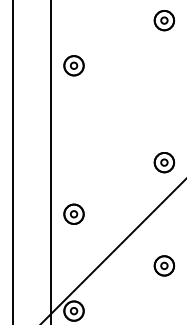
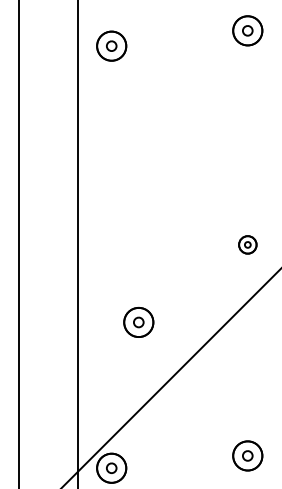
part: (73, 65) -> (110, 45), moved
part: (164, 162) -> (247, 244), size x0.6
part: (73, 213) -> (137, 321), moved
part: (164, 265) -> (247, 455), moved

